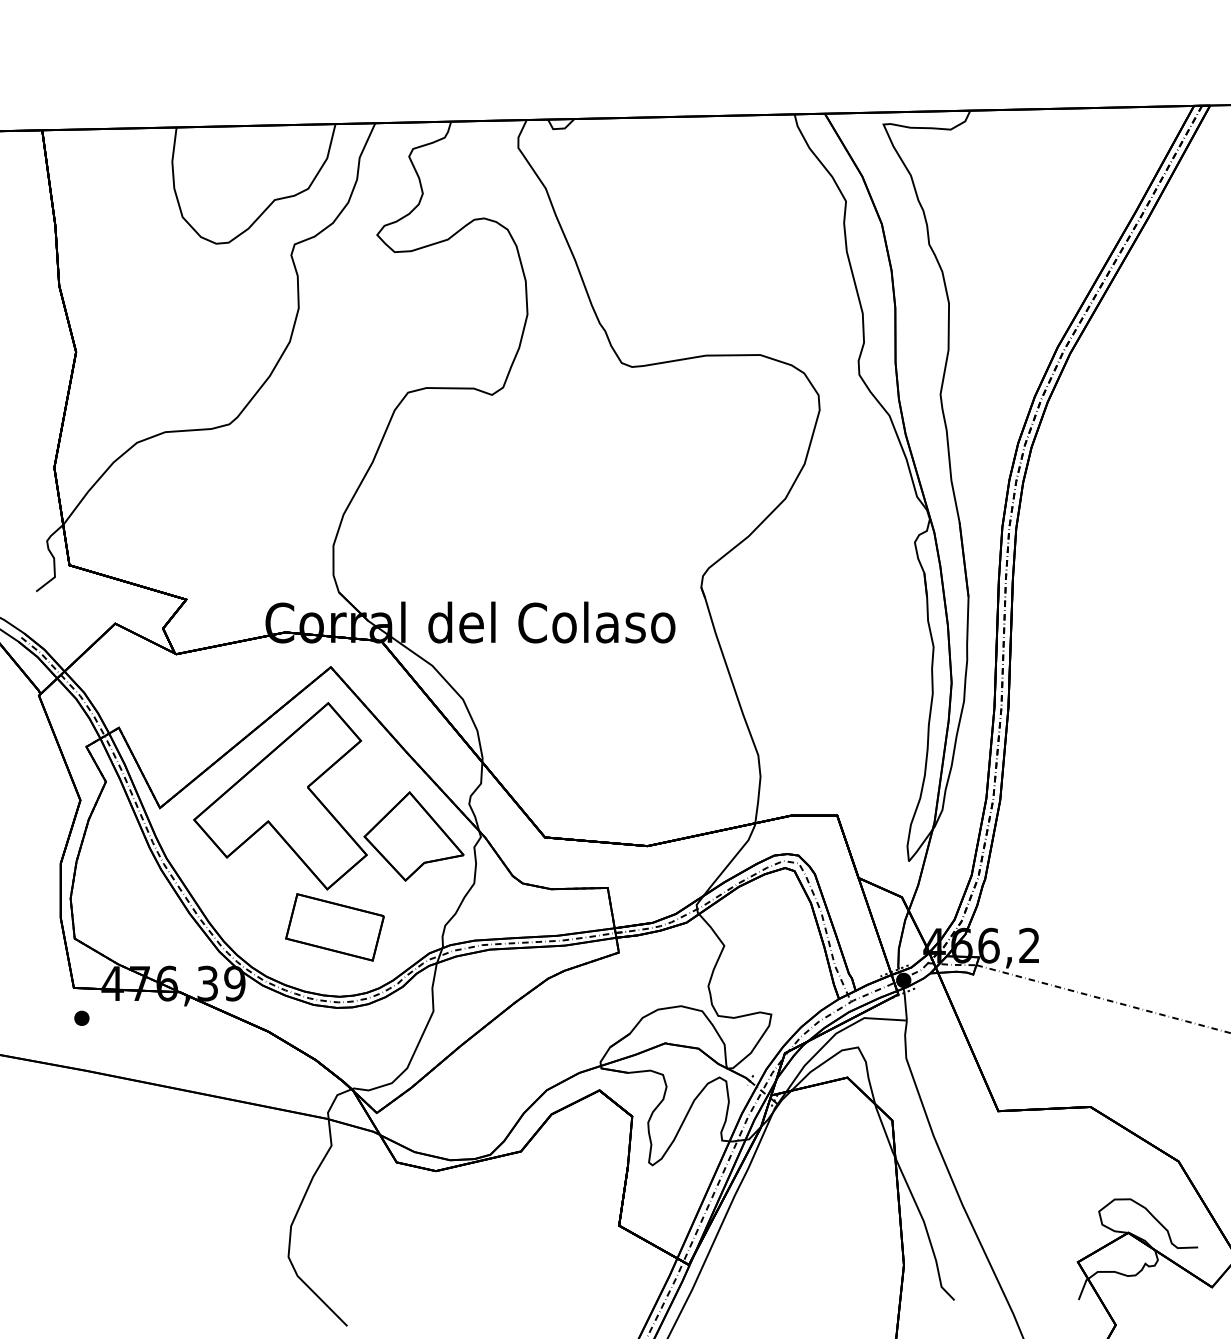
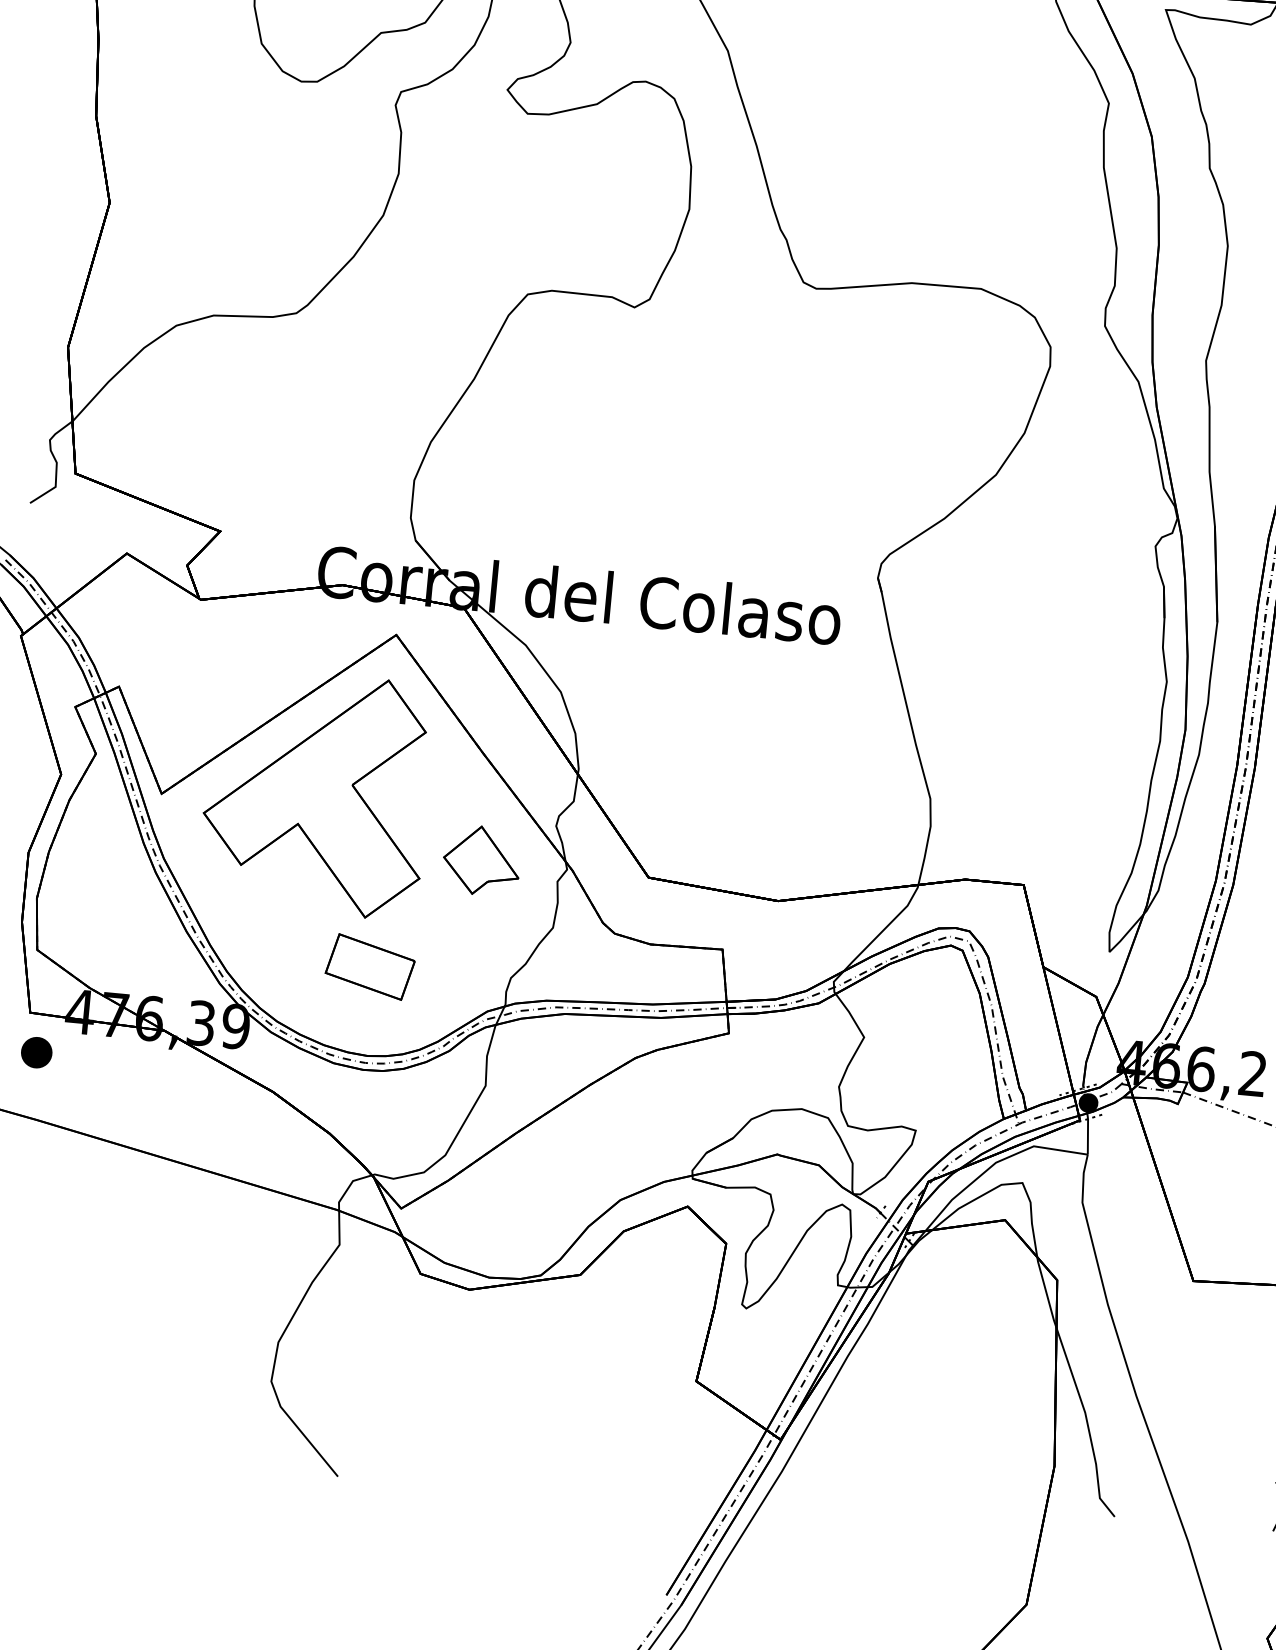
part: (413, 836) -> (481, 860), size x0.6
part: (334, 927) -> (369, 967), size x0.7
part: (81, 1017) -> (36, 1051), size x1.6

